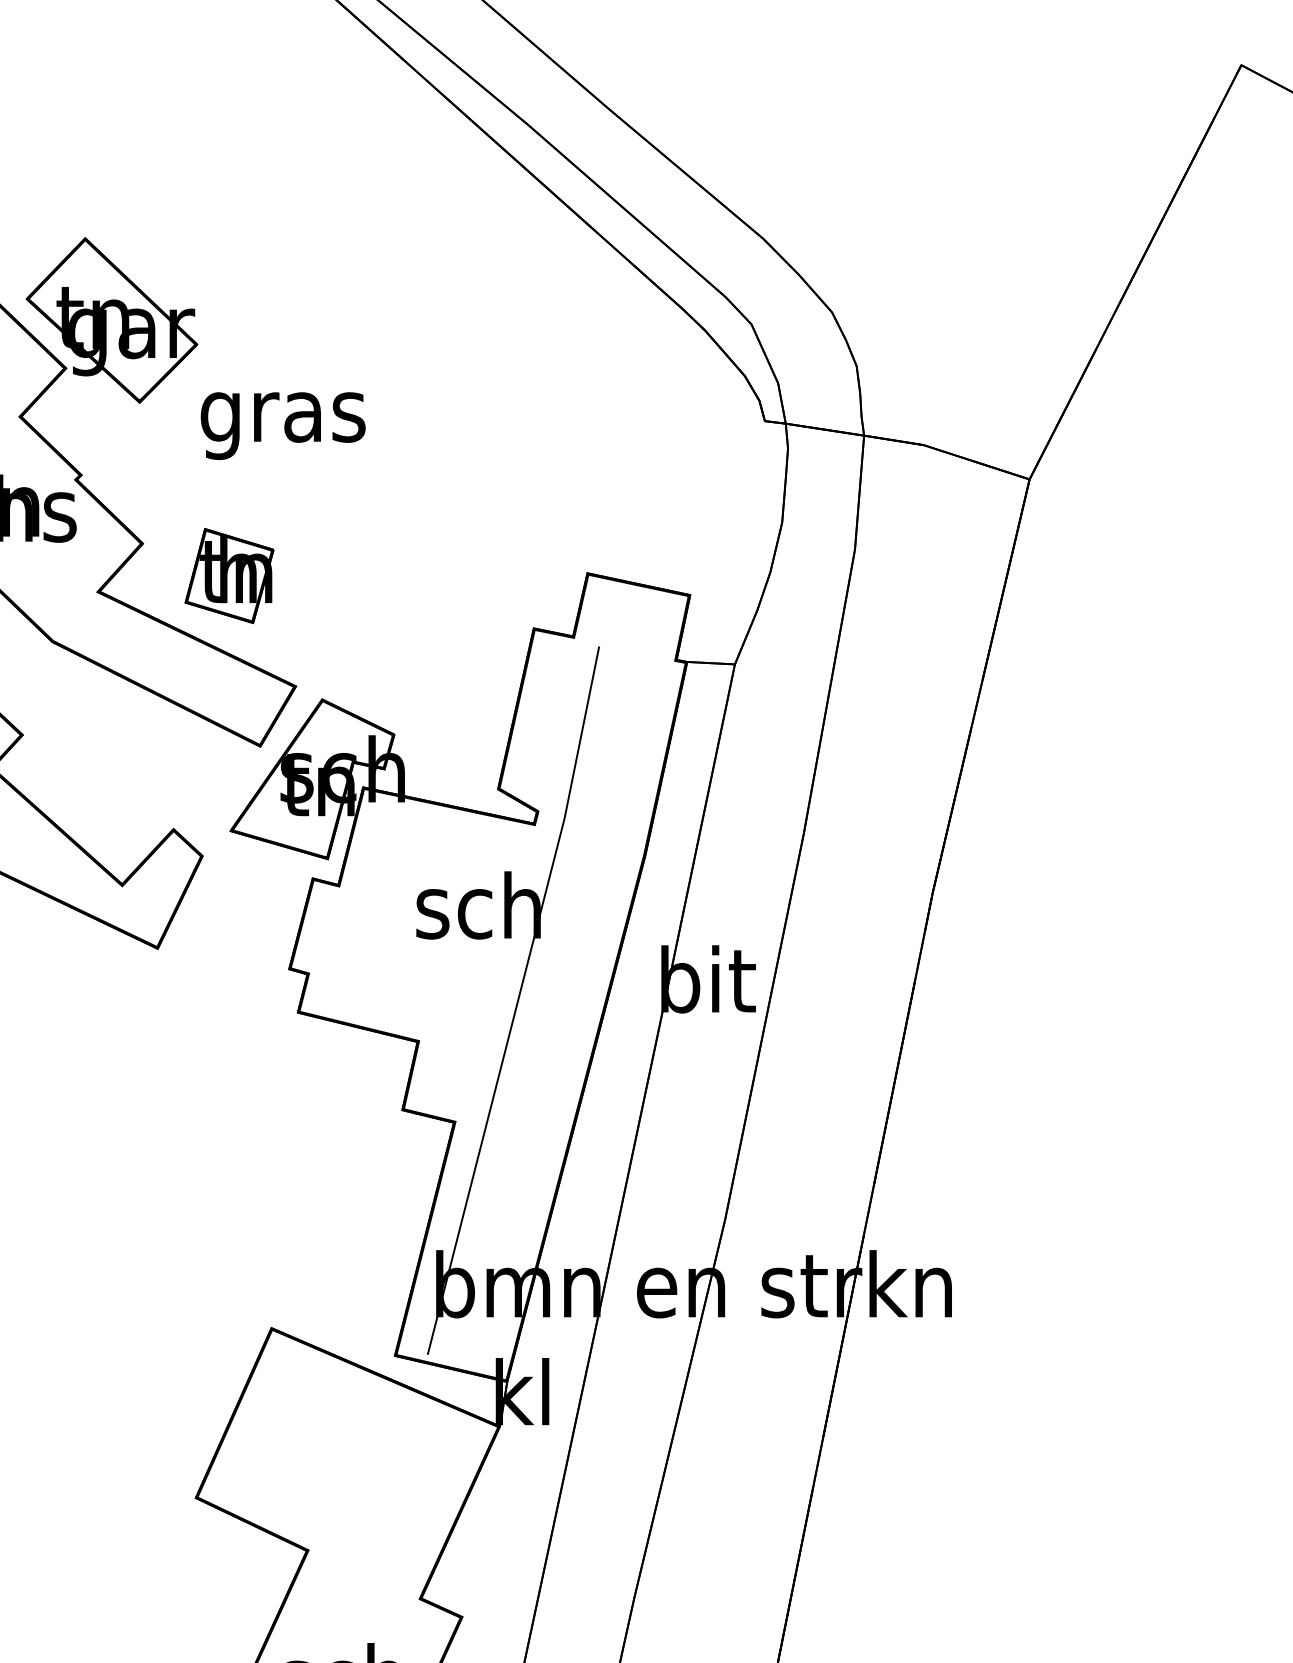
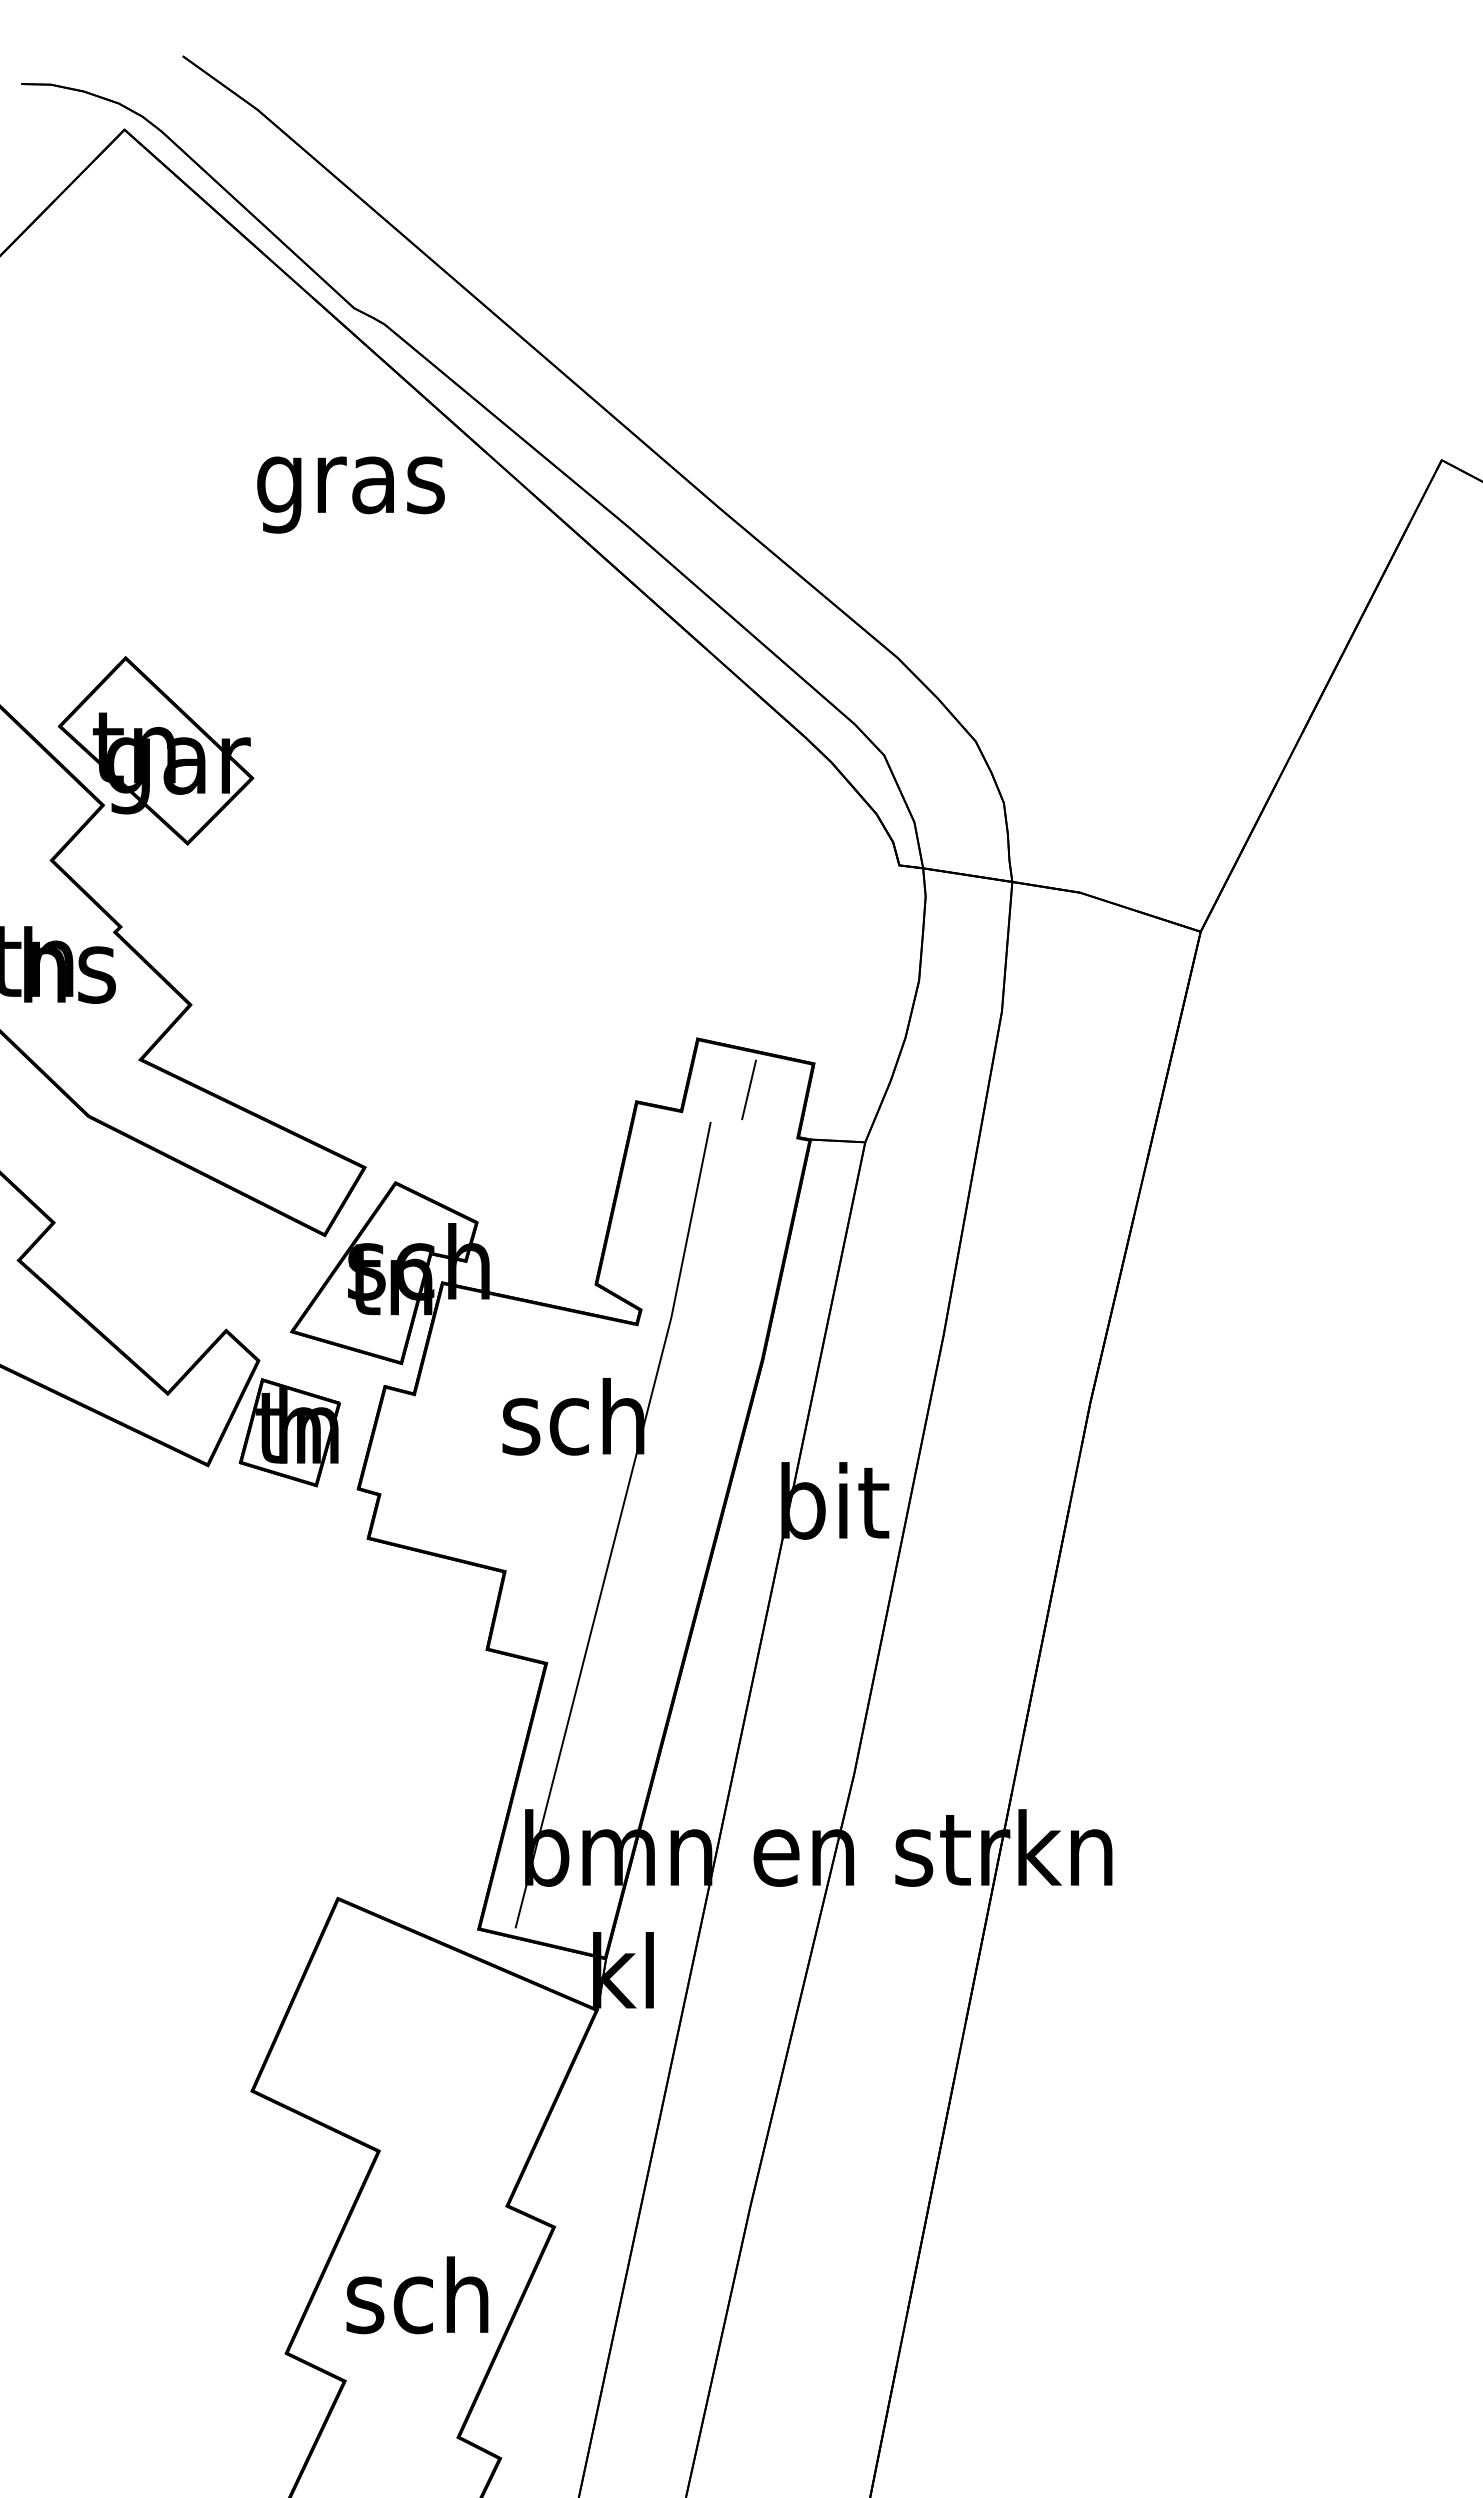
text: (282, 425) -> (350, 494), moved
part: (229, 575) -> (289, 1432), moved
line: (632, 617) -> (748, 1089), added

